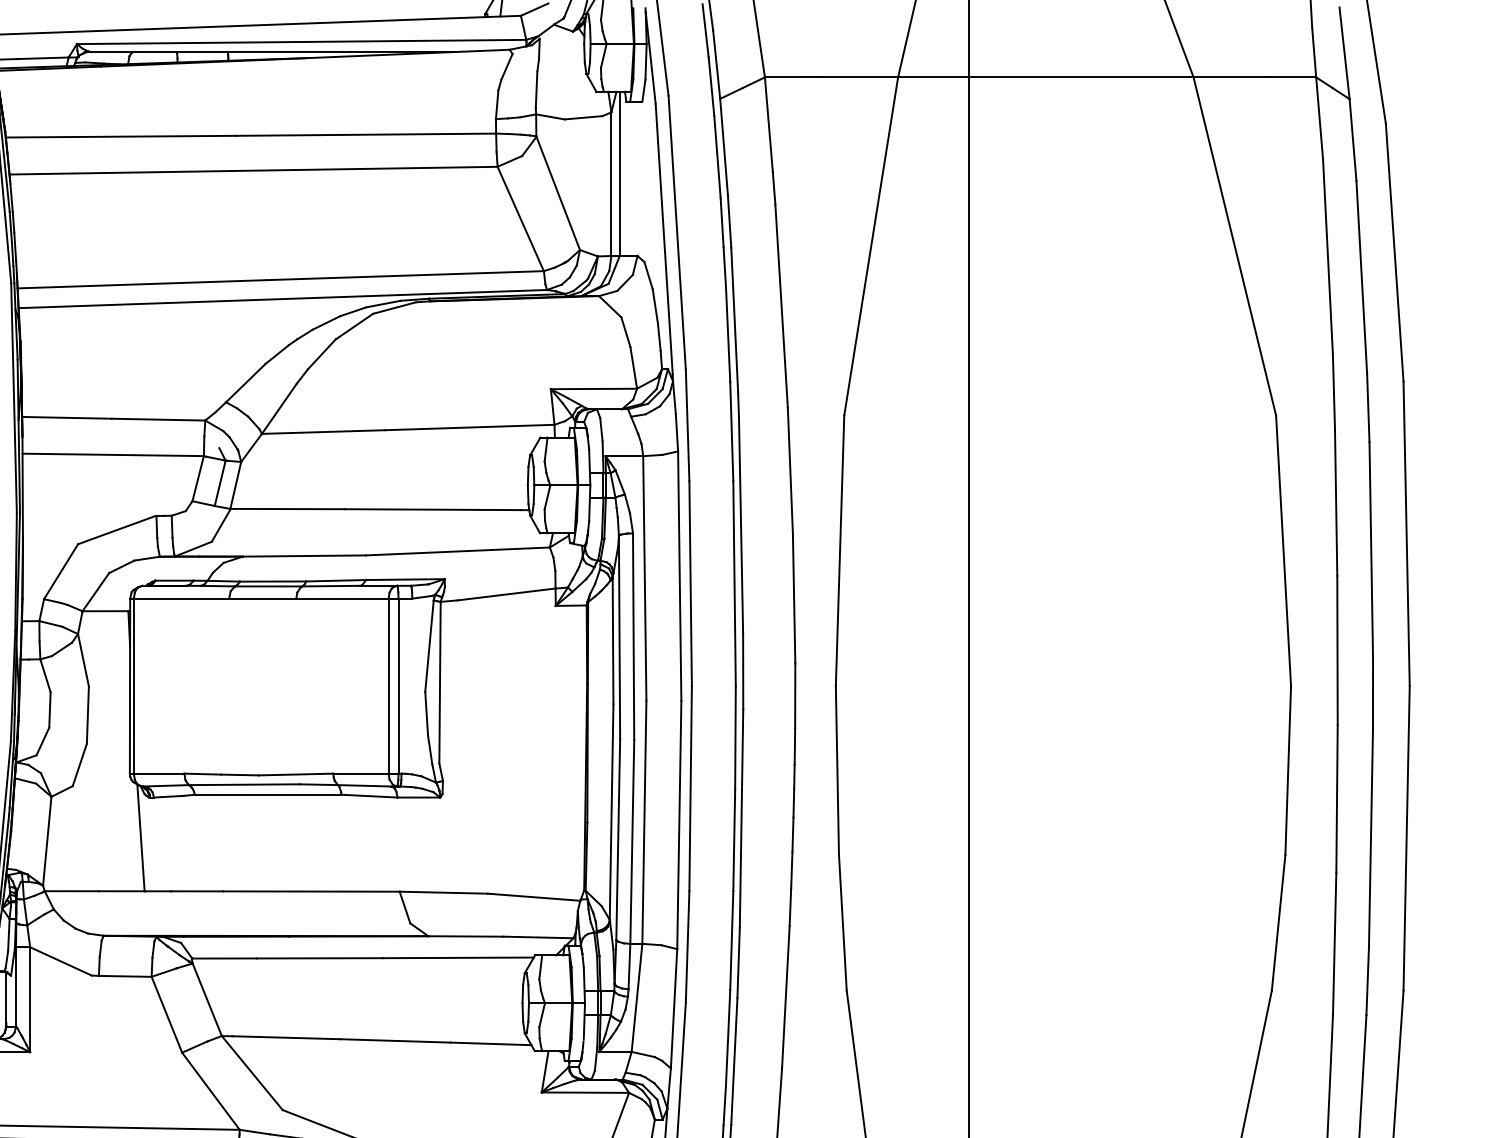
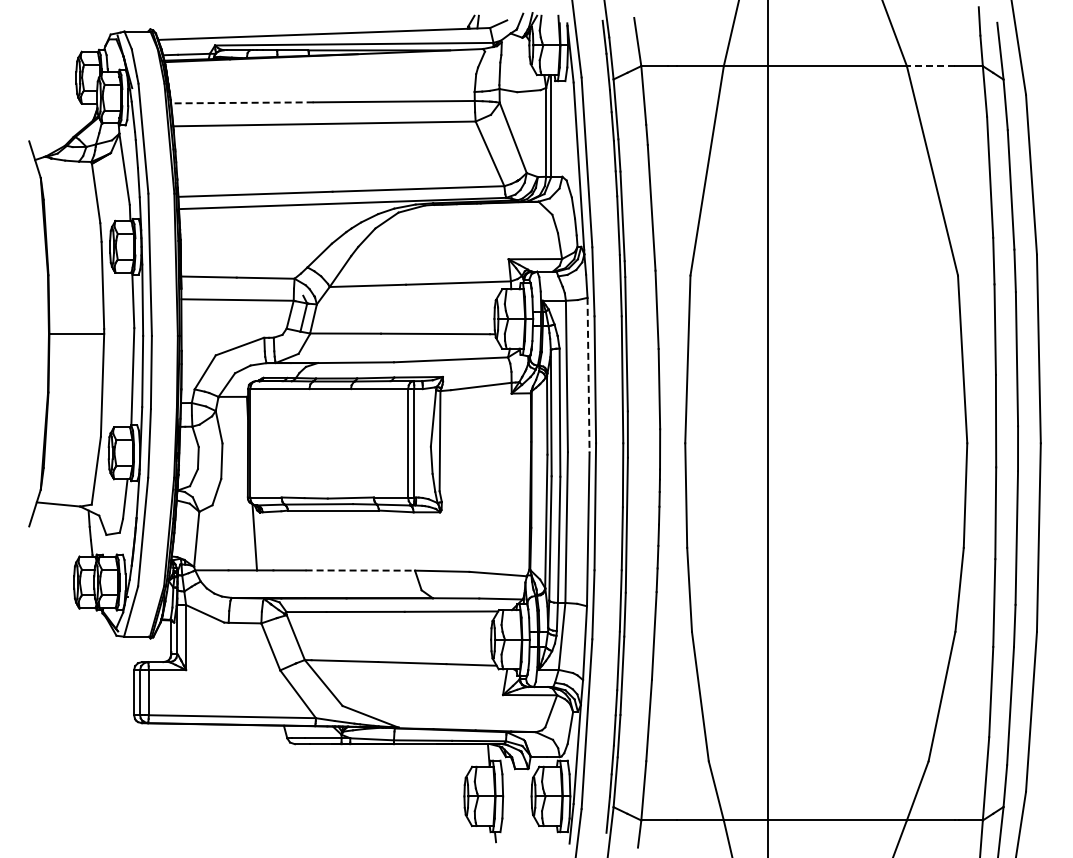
line: (1231, 77) -> (930, 66), solid -> dashed
line: (119, 136) -> (241, 102), solid -> dashed
line: (679, 576) -> (588, 375), solid -> dashed
line: (311, 891) -> (360, 570), solid -> dashed

